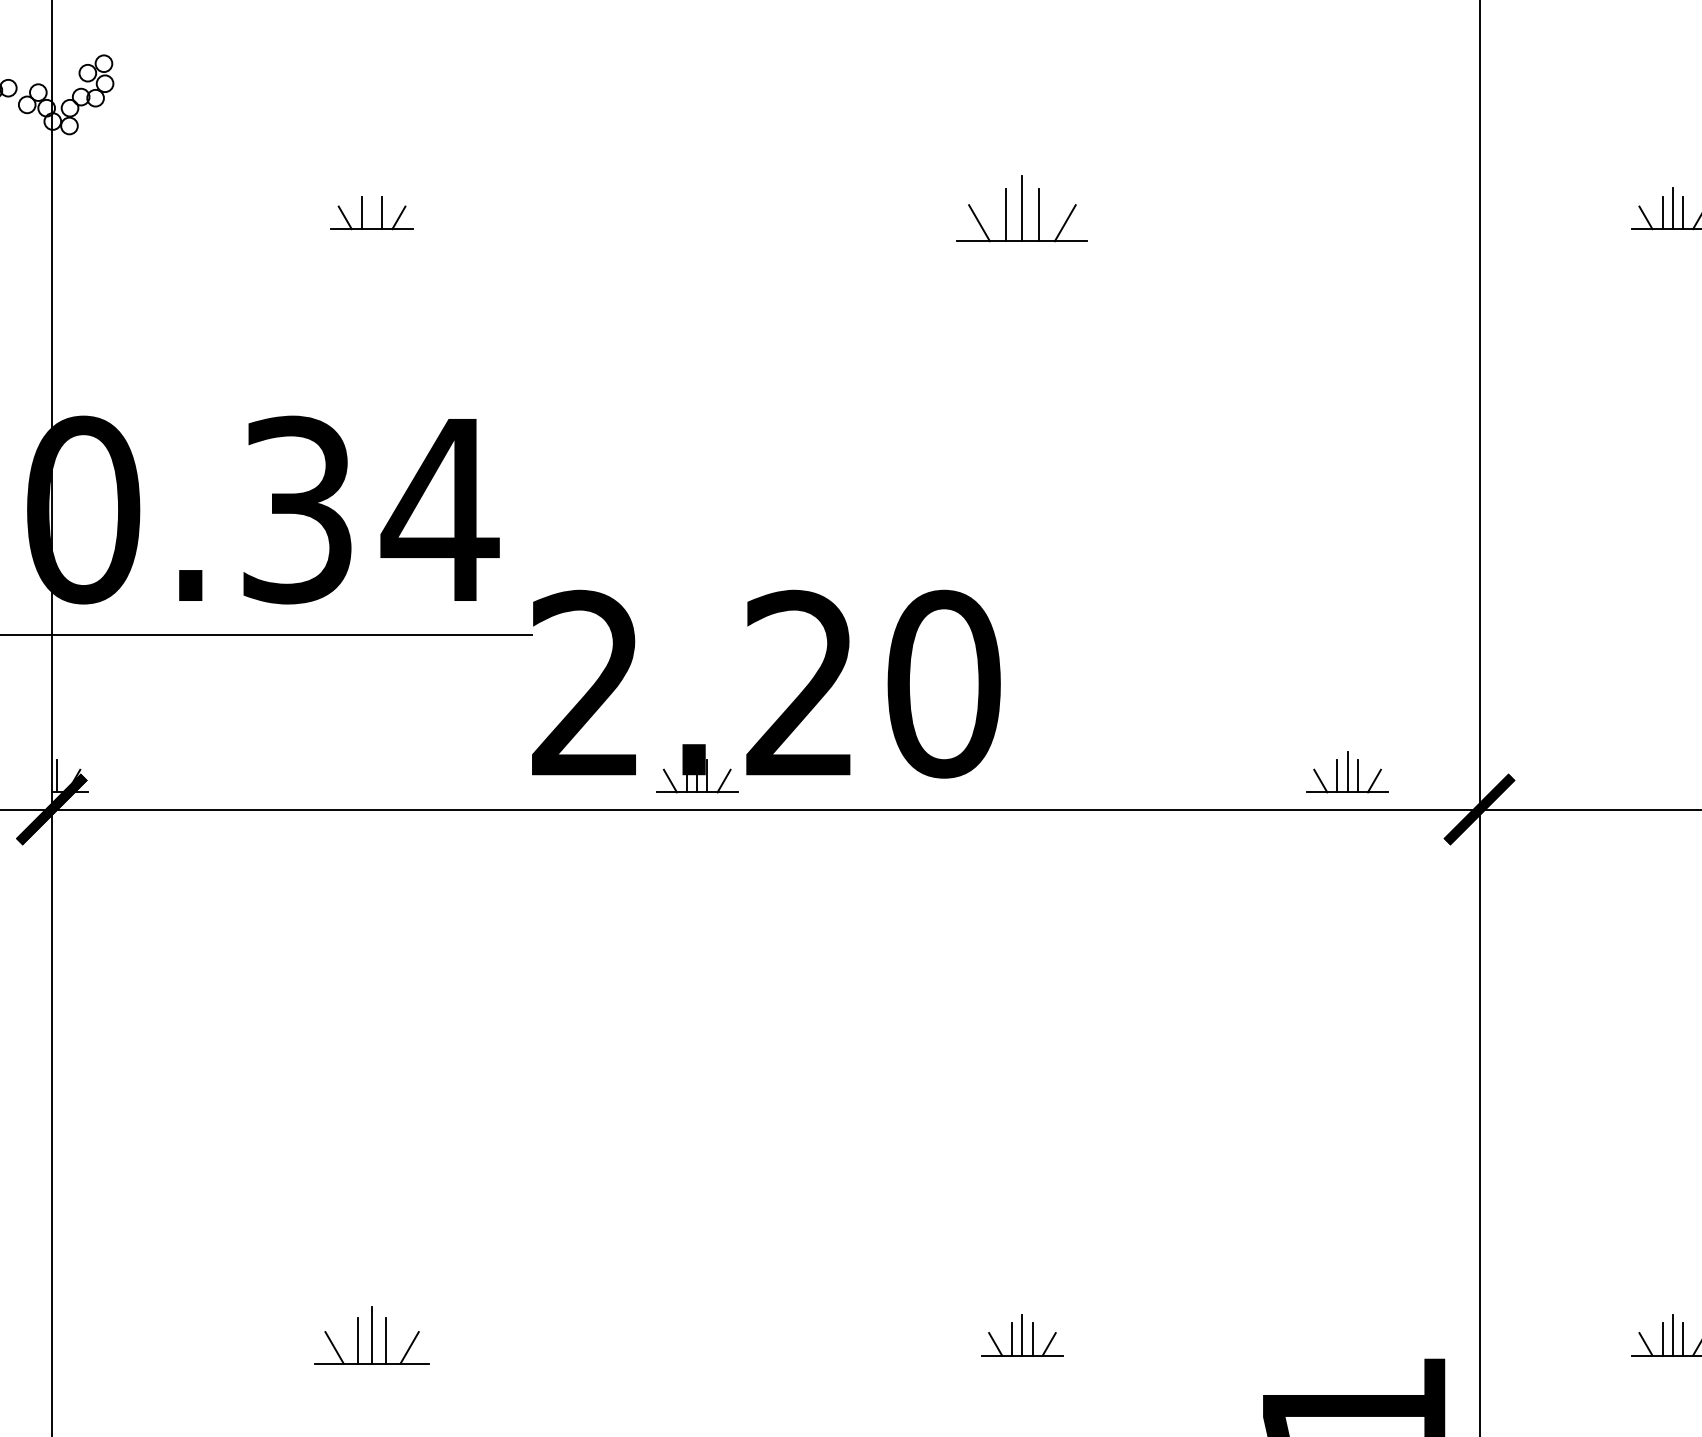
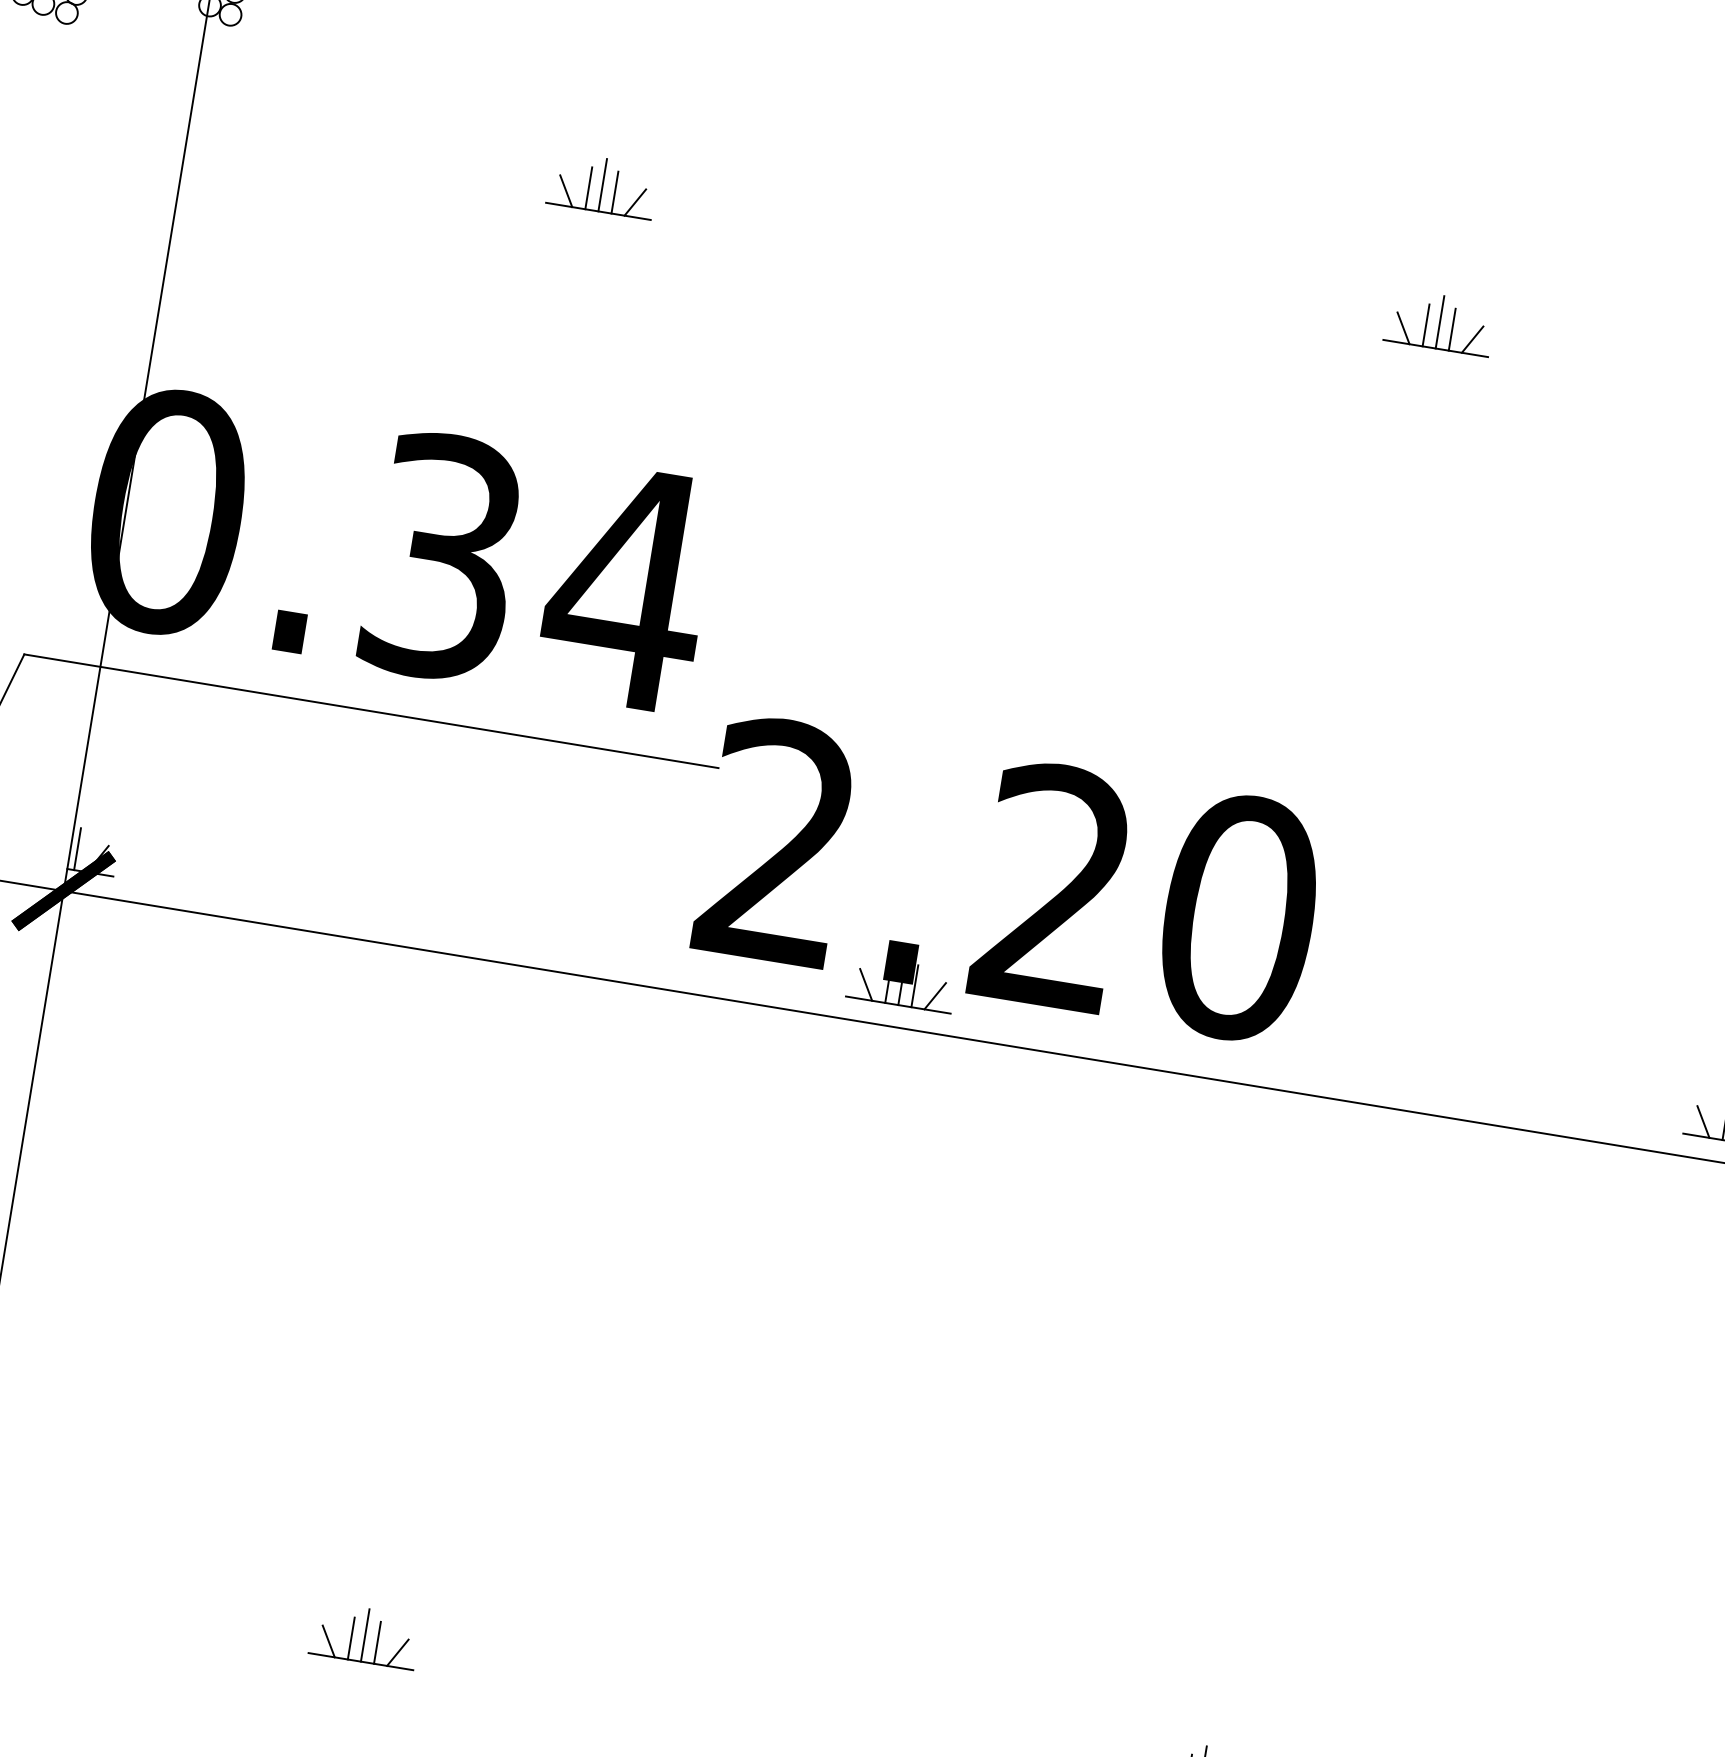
line: (372, 208) -> (603, 184), added
part: (1022, 208) -> (1440, 321), size x0.62
part: (371, 1335) -> (364, 1635), size x0.71

